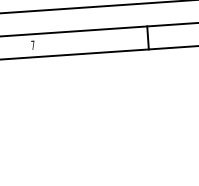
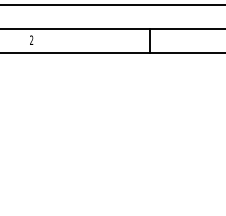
text: (32, 44) -> (31, 39), 7 -> 2

